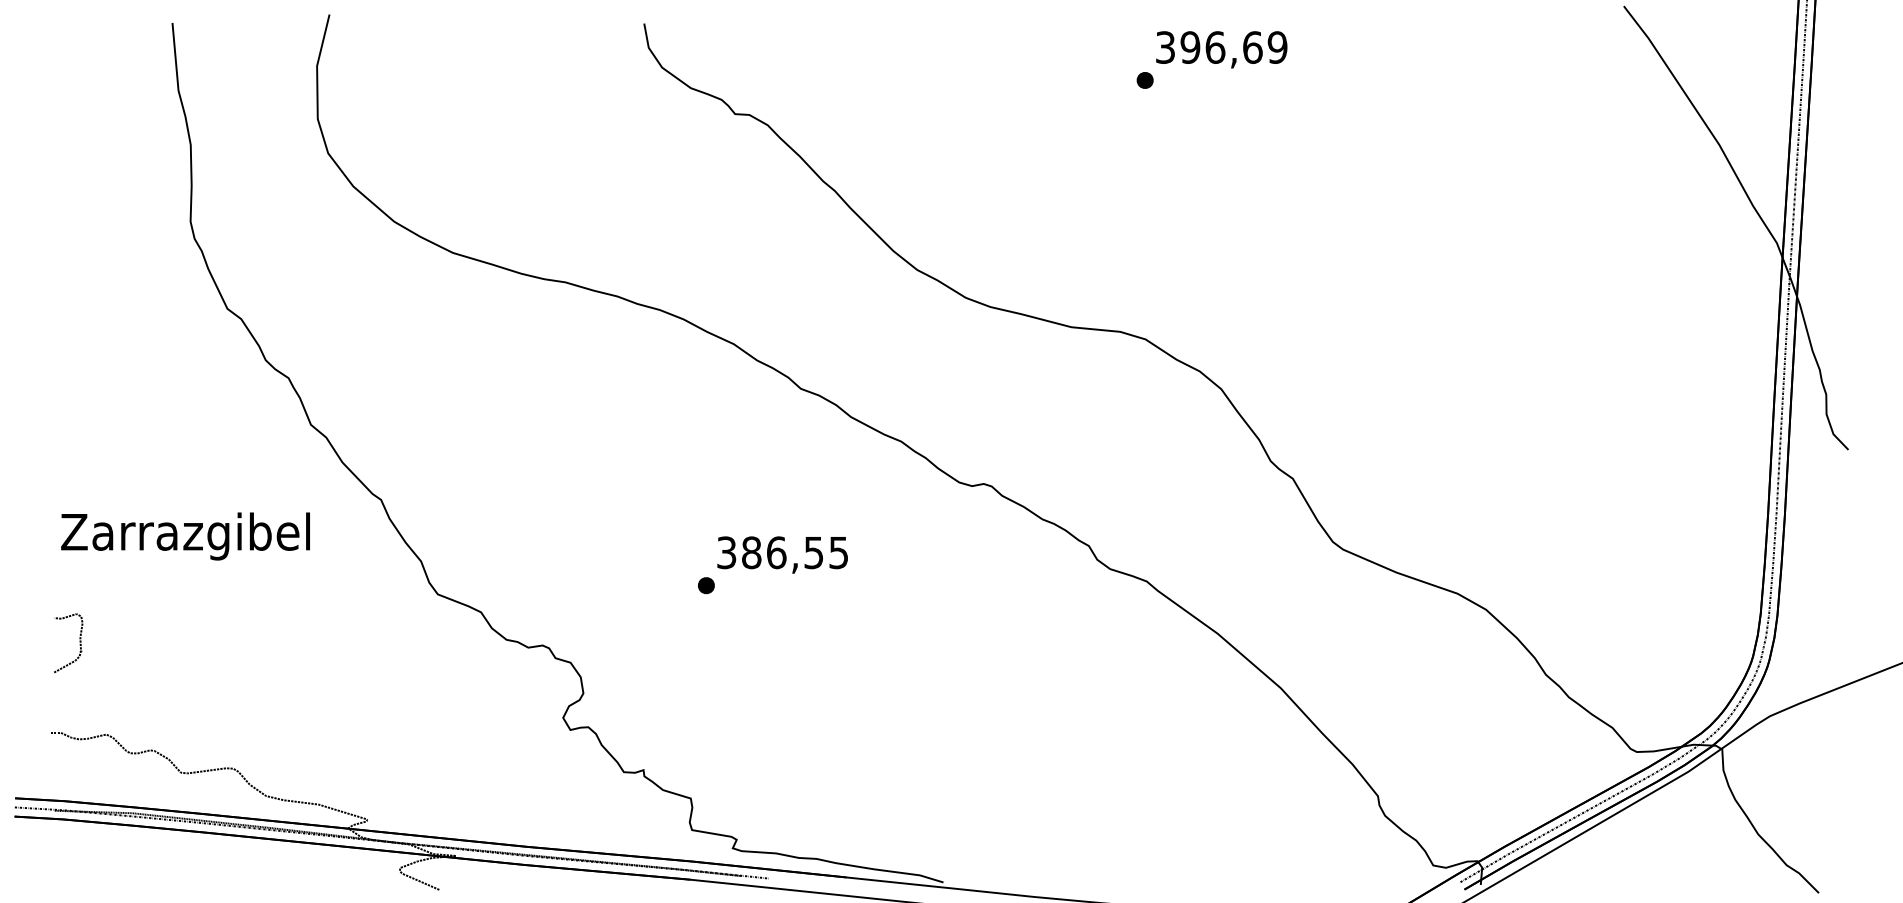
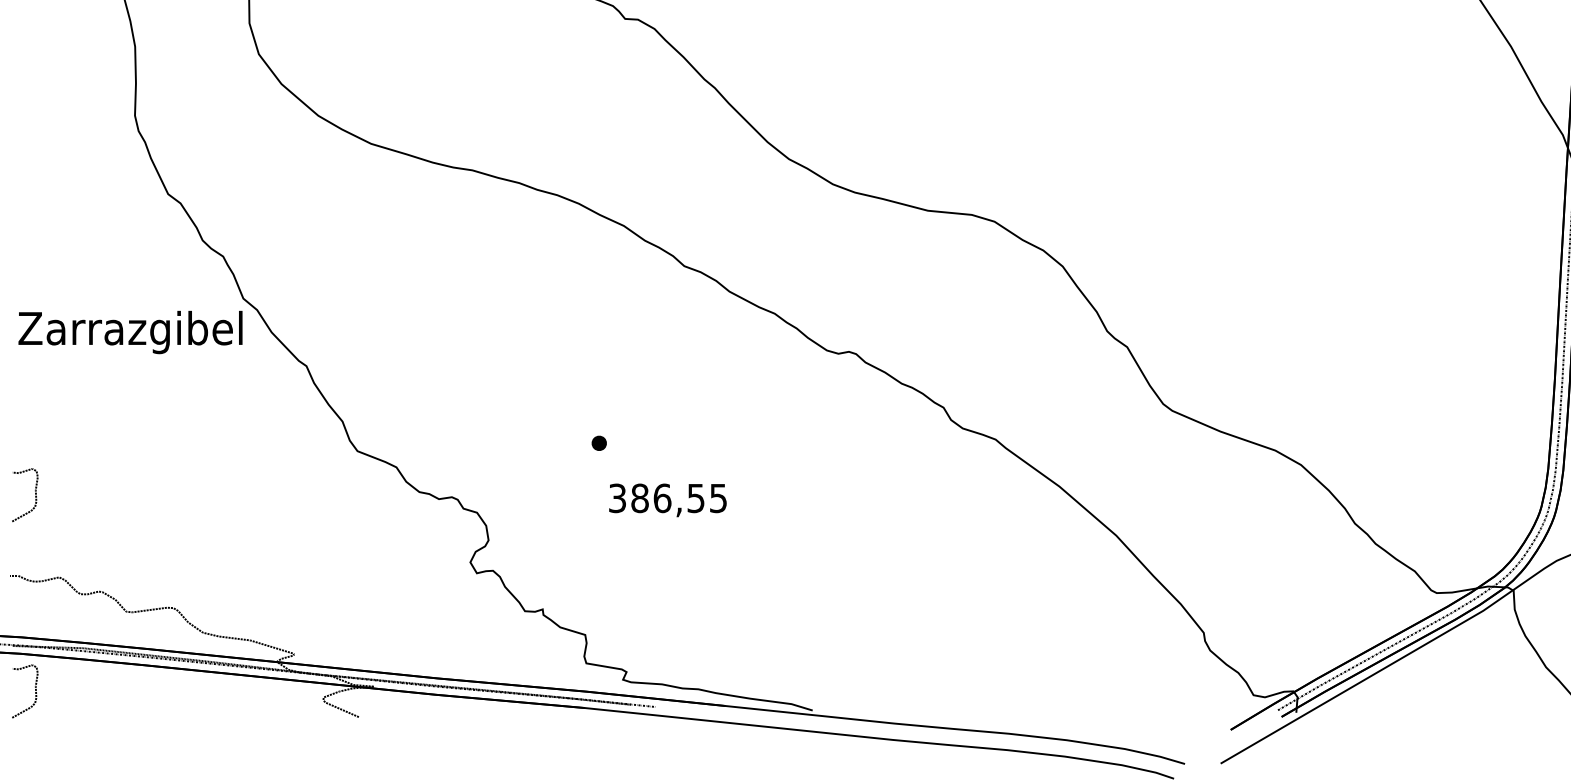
text: (185, 536) -> (130, 332), moved
text: (782, 554) -> (667, 499), moved
curve: (79, 860) -> (35, 690), added

